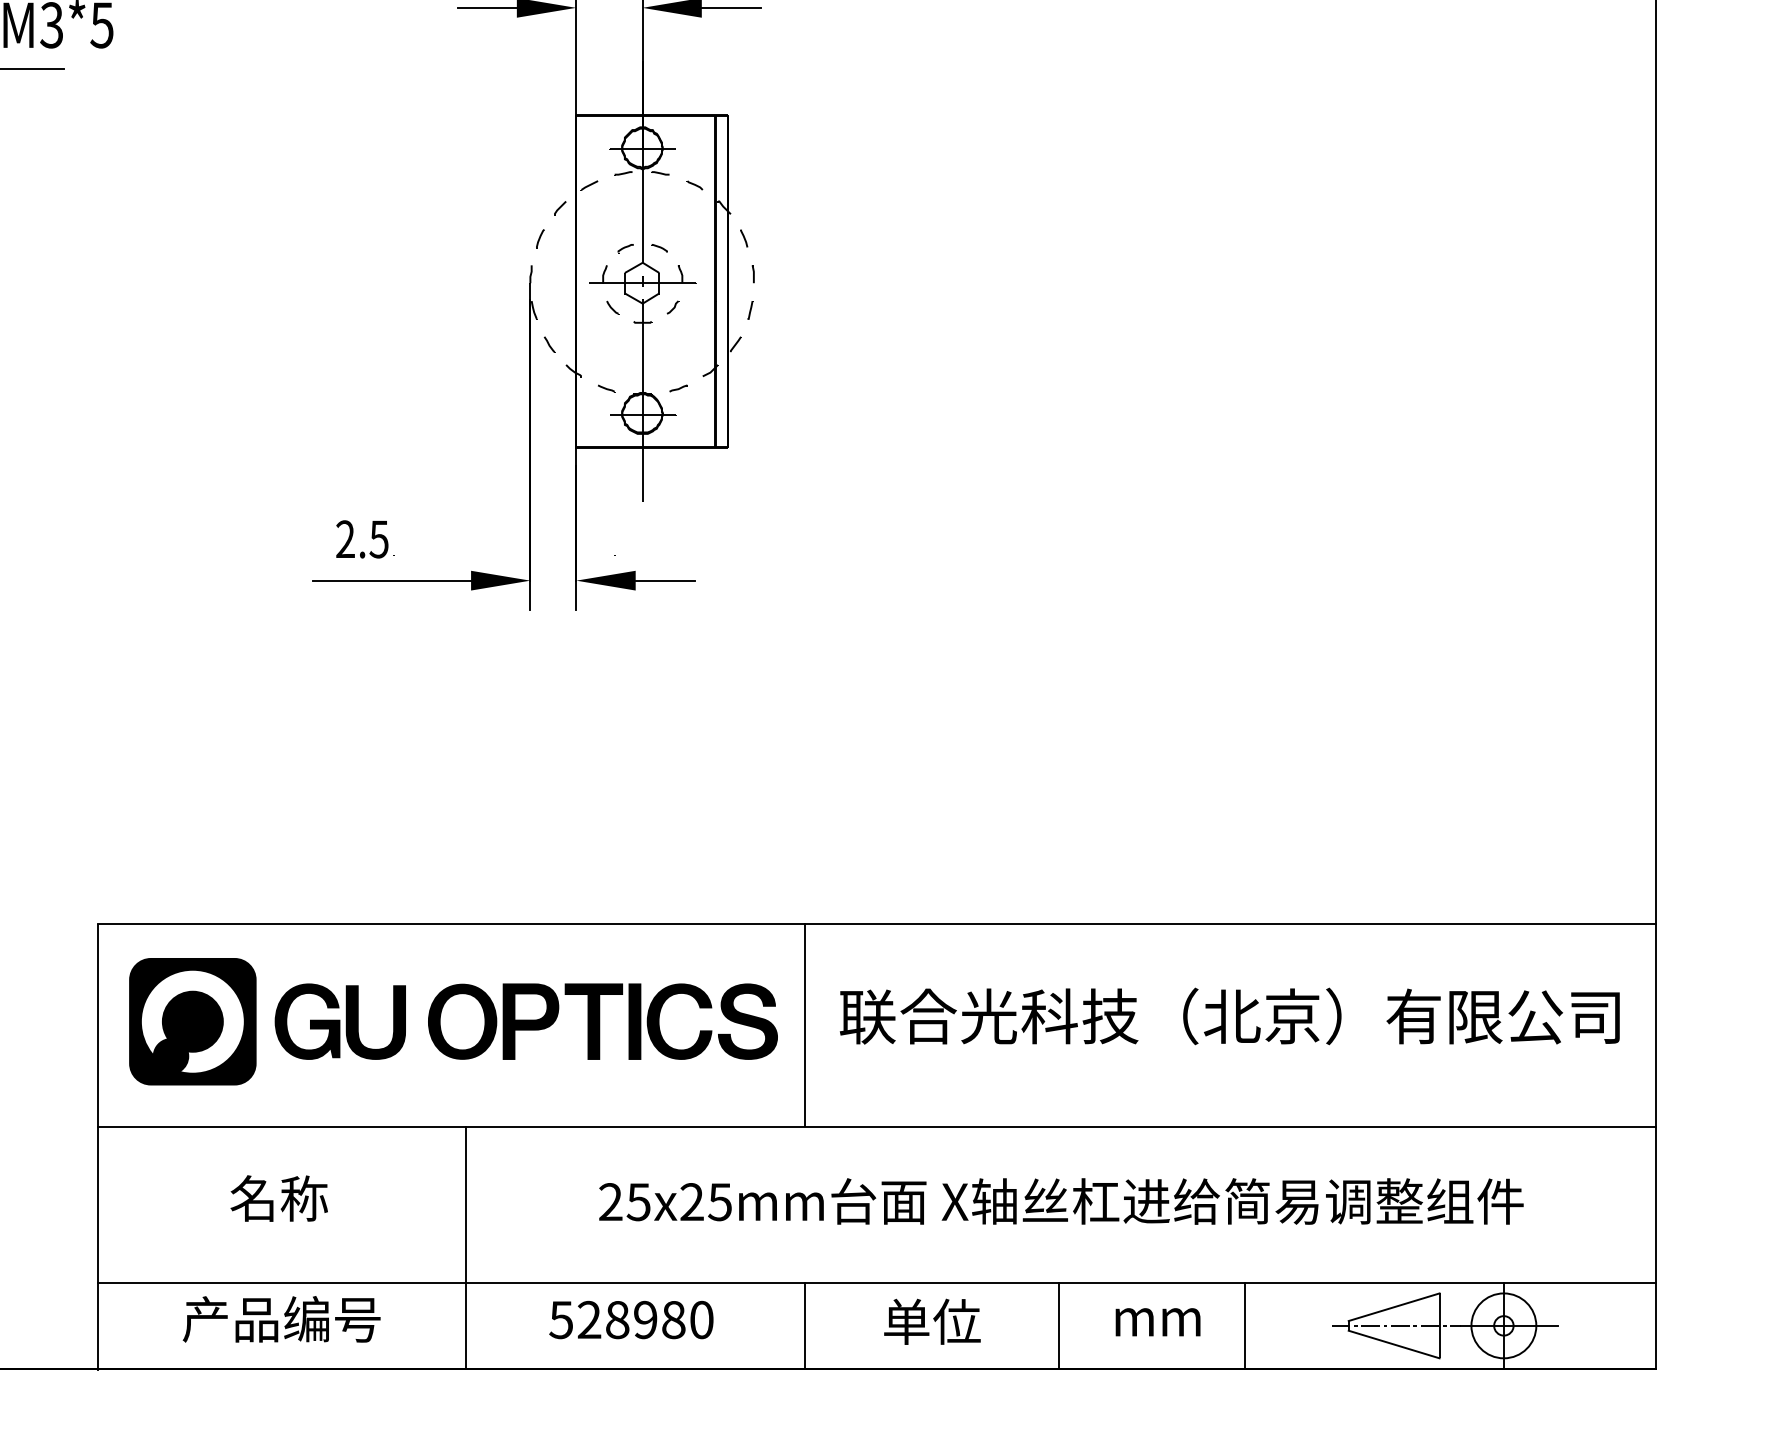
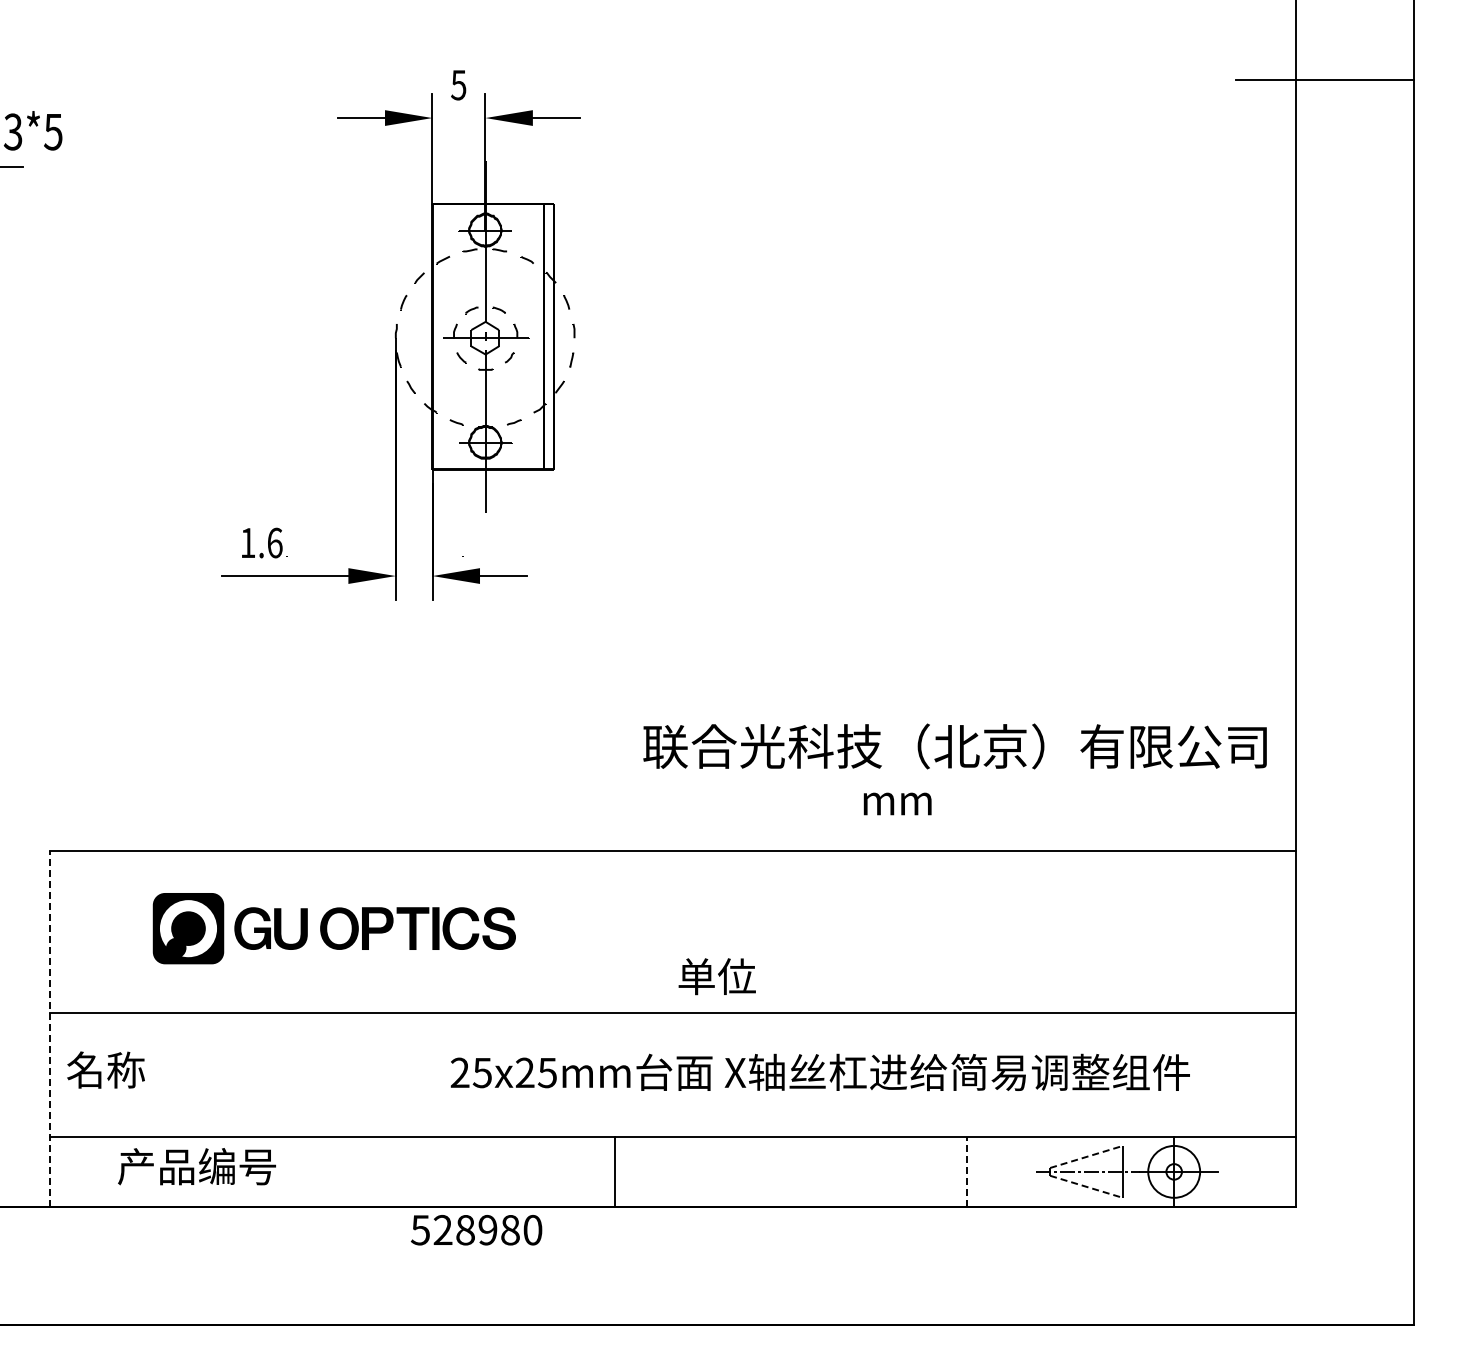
text: (362, 538) -> (261, 542), 2.5 -> 1.6
text: (1229, 1016) -> (954, 746), moved
part: (453, 1021) -> (334, 928), size x0.7
line: (805, 1023) -> (615, 930), removed
line: (98, 1147) -> (50, 1029), solid -> dashed
text: (278, 1197) -> (105, 1069), moved
line: (466, 1247) -> (344, 1109), removed
line: (1394, 1306) -> (1086, 1156), solid -> dashed
text: (631, 1320) -> (476, 1230), moved
text: (931, 1321) -> (716, 976), moved
text: (1157, 1321) -> (897, 803), moved
line: (1059, 1325) -> (818, 1171), removed
line: (1245, 1325) -> (967, 1171), solid -> dashed
line: (1394, 1344) -> (1086, 1186), solid -> dashed

